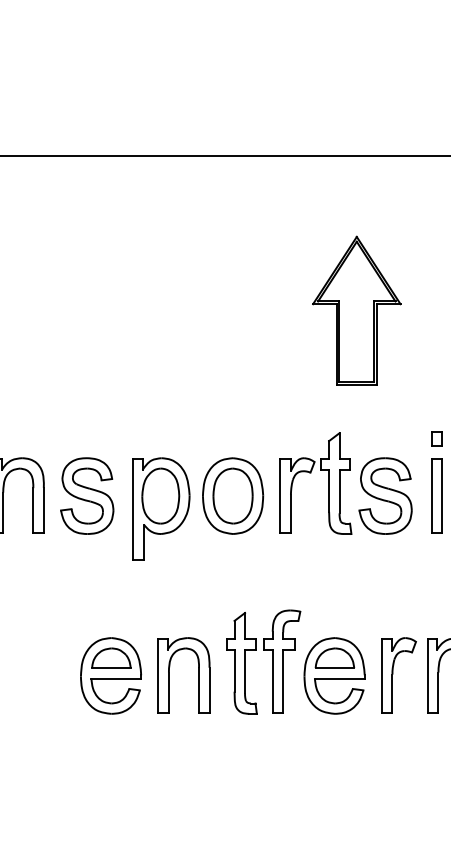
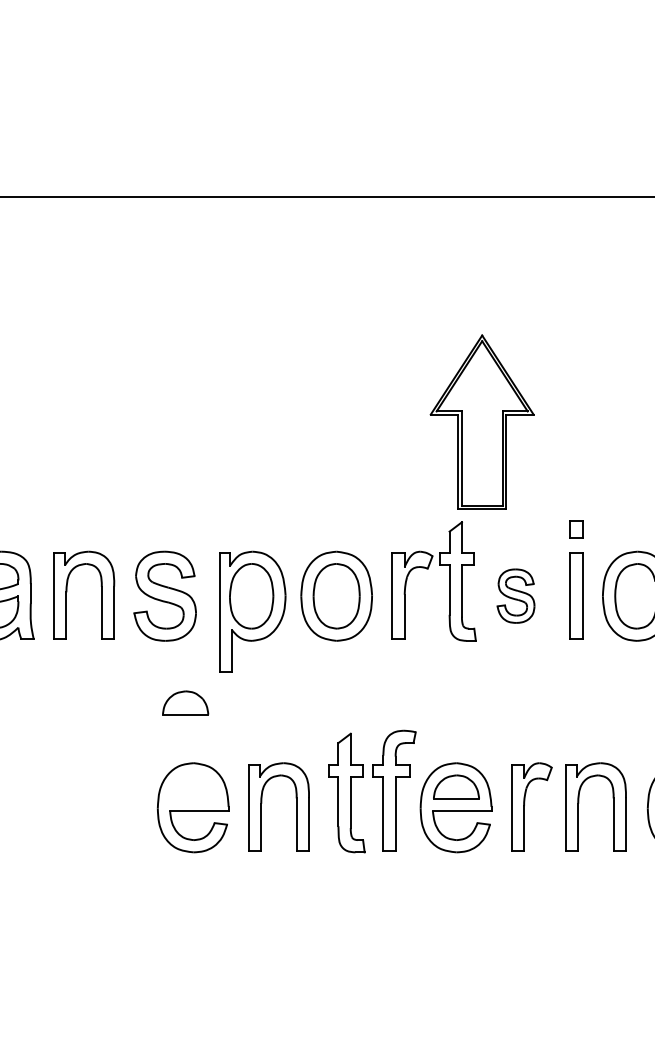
part: (356, 310) -> (481, 421), moved
part: (385, 495) -> (515, 595), size x0.6
part: (111, 657) -> (185, 702), moved

